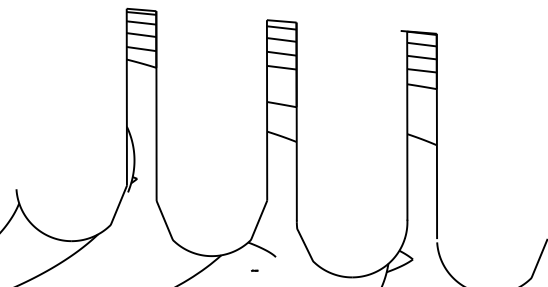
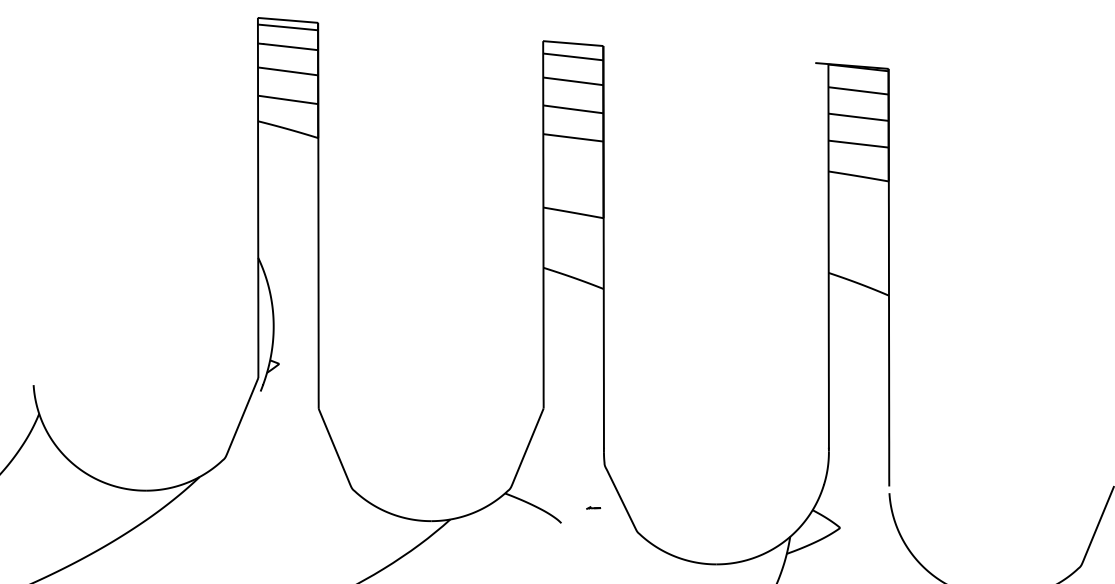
part: (254, 270) -> (593, 507), moved

